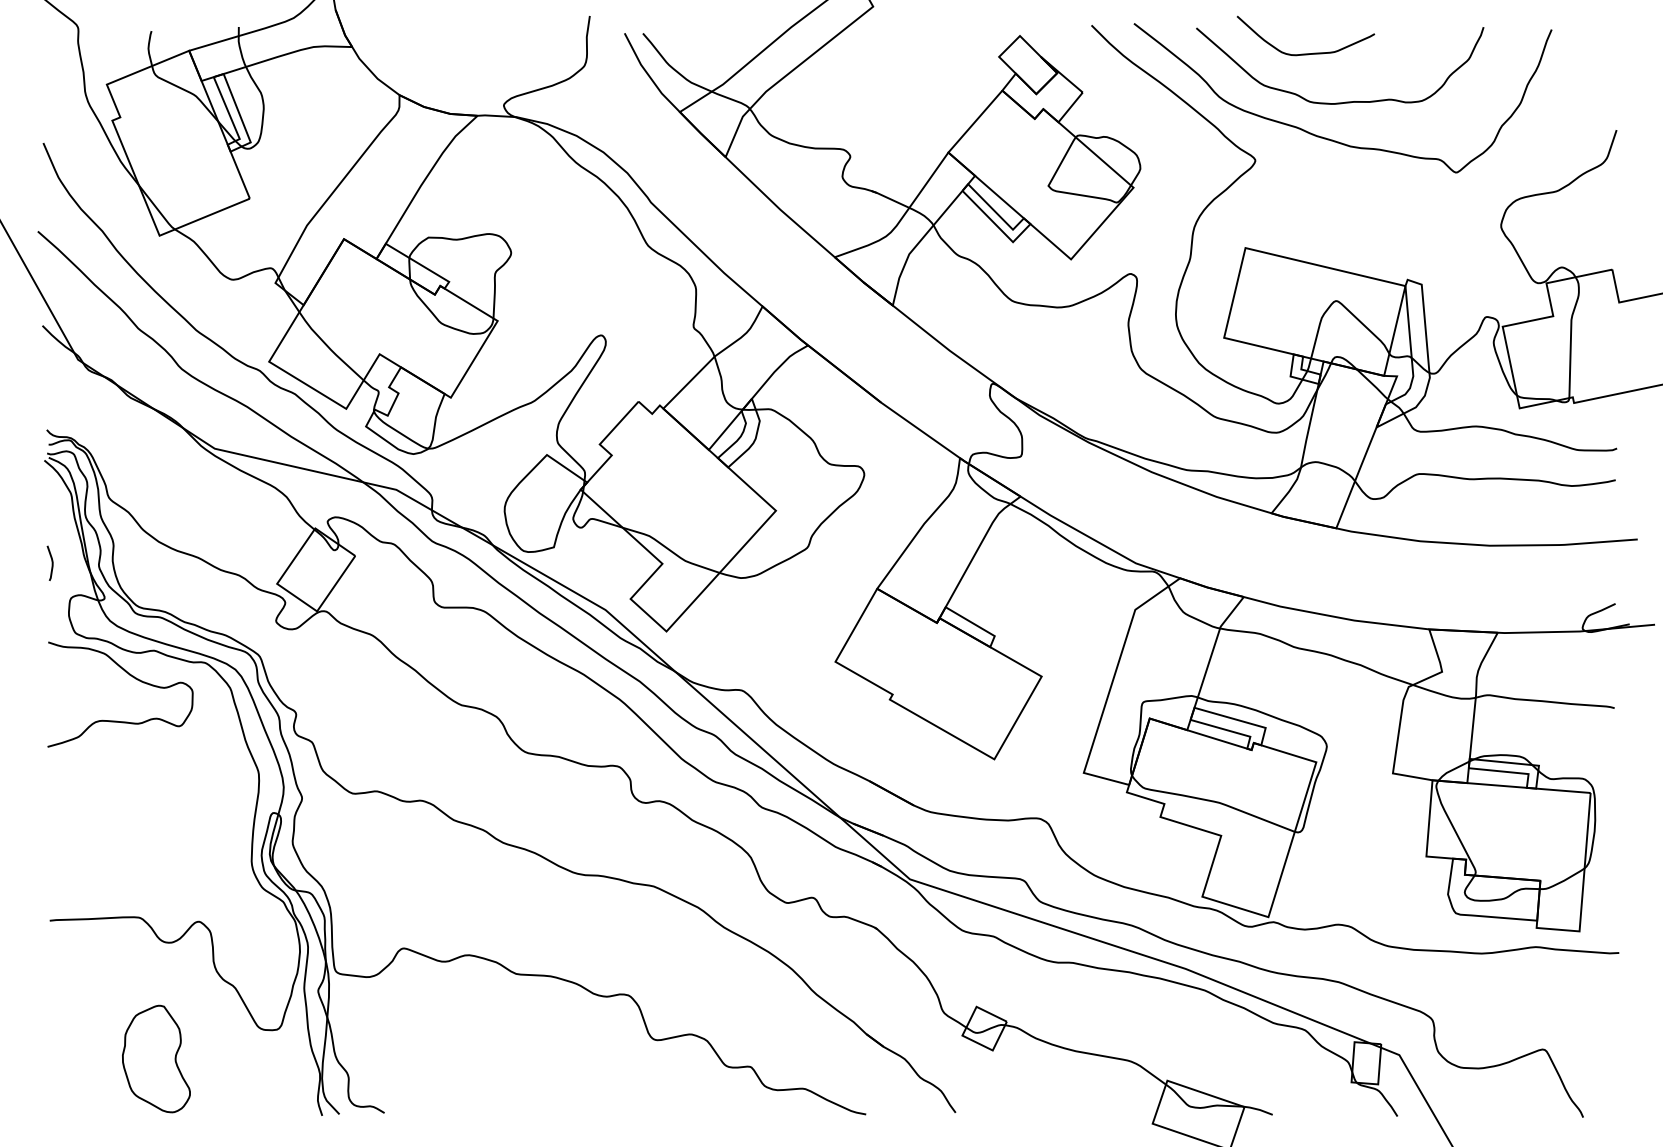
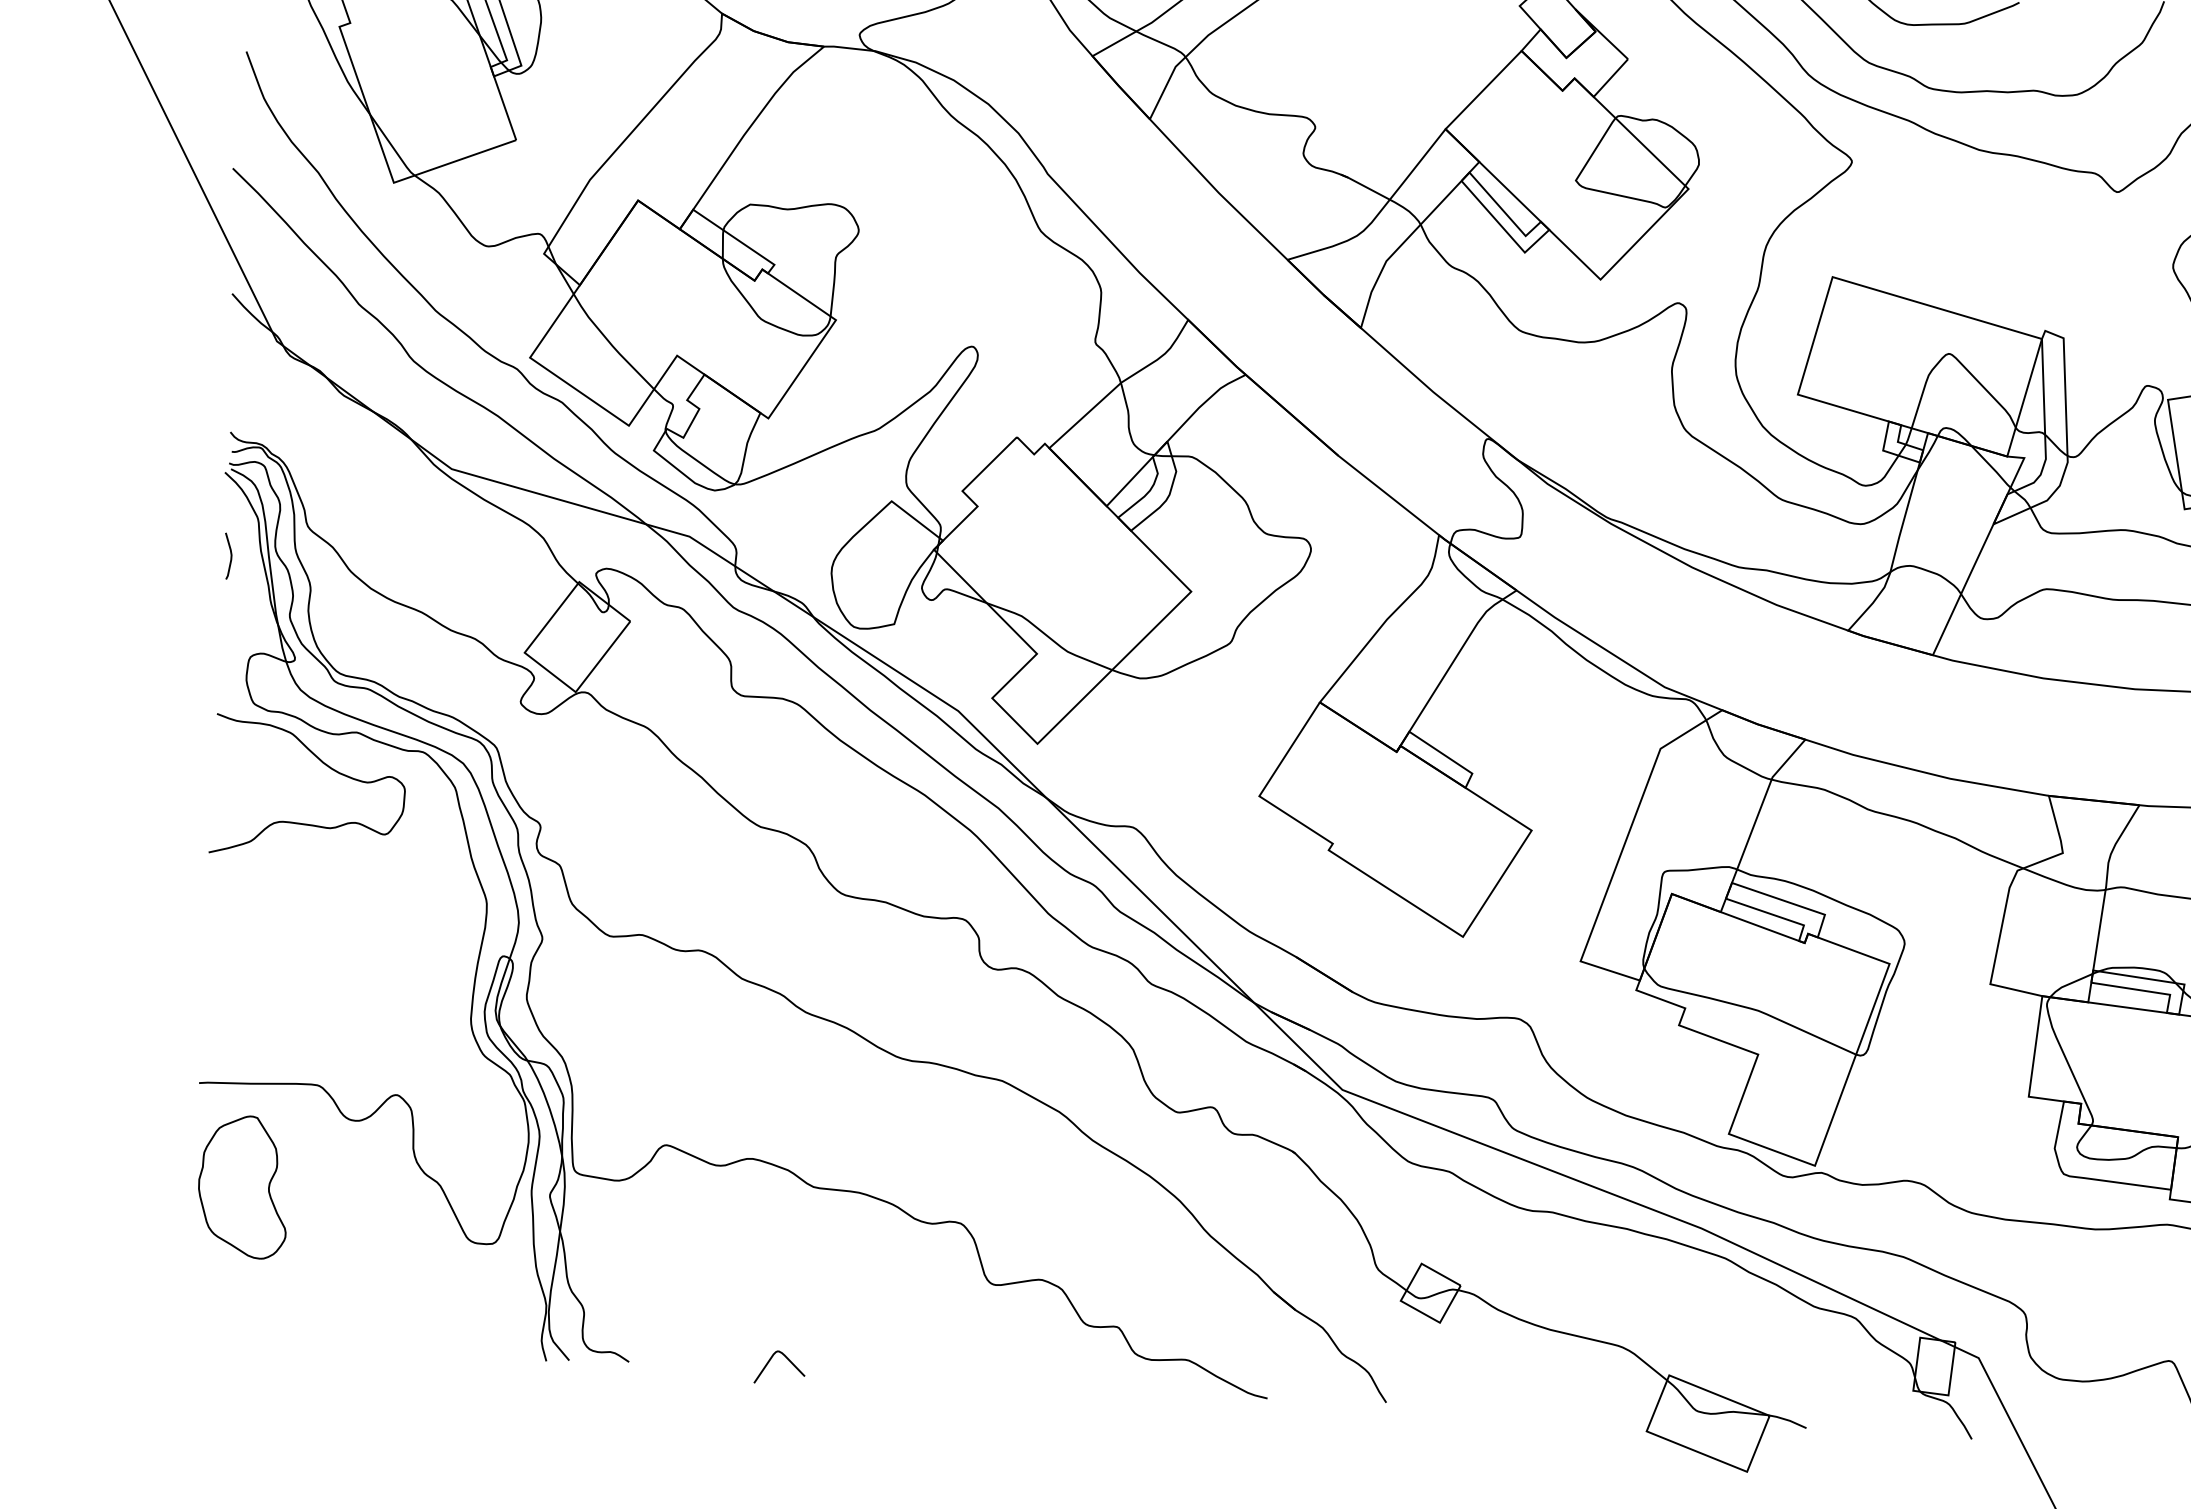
curve: (51, 562) -> (229, 555), moved
part: (156, 1058) -> (243, 1186), moved
curve: (490, 1107) -> (769, 1362), added

